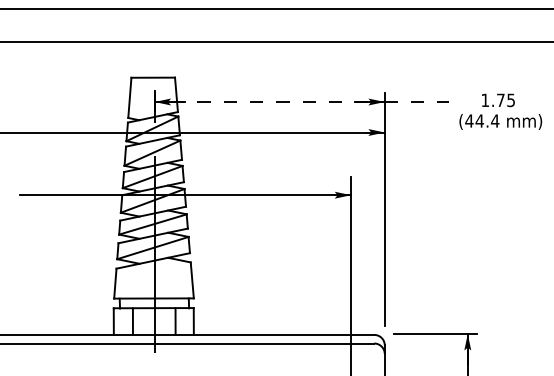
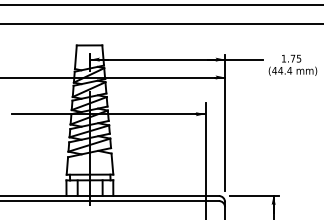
line: (269, 101) -> (157, 59), dashed -> solid
line: (416, 101) -> (243, 59), dashed -> solid

